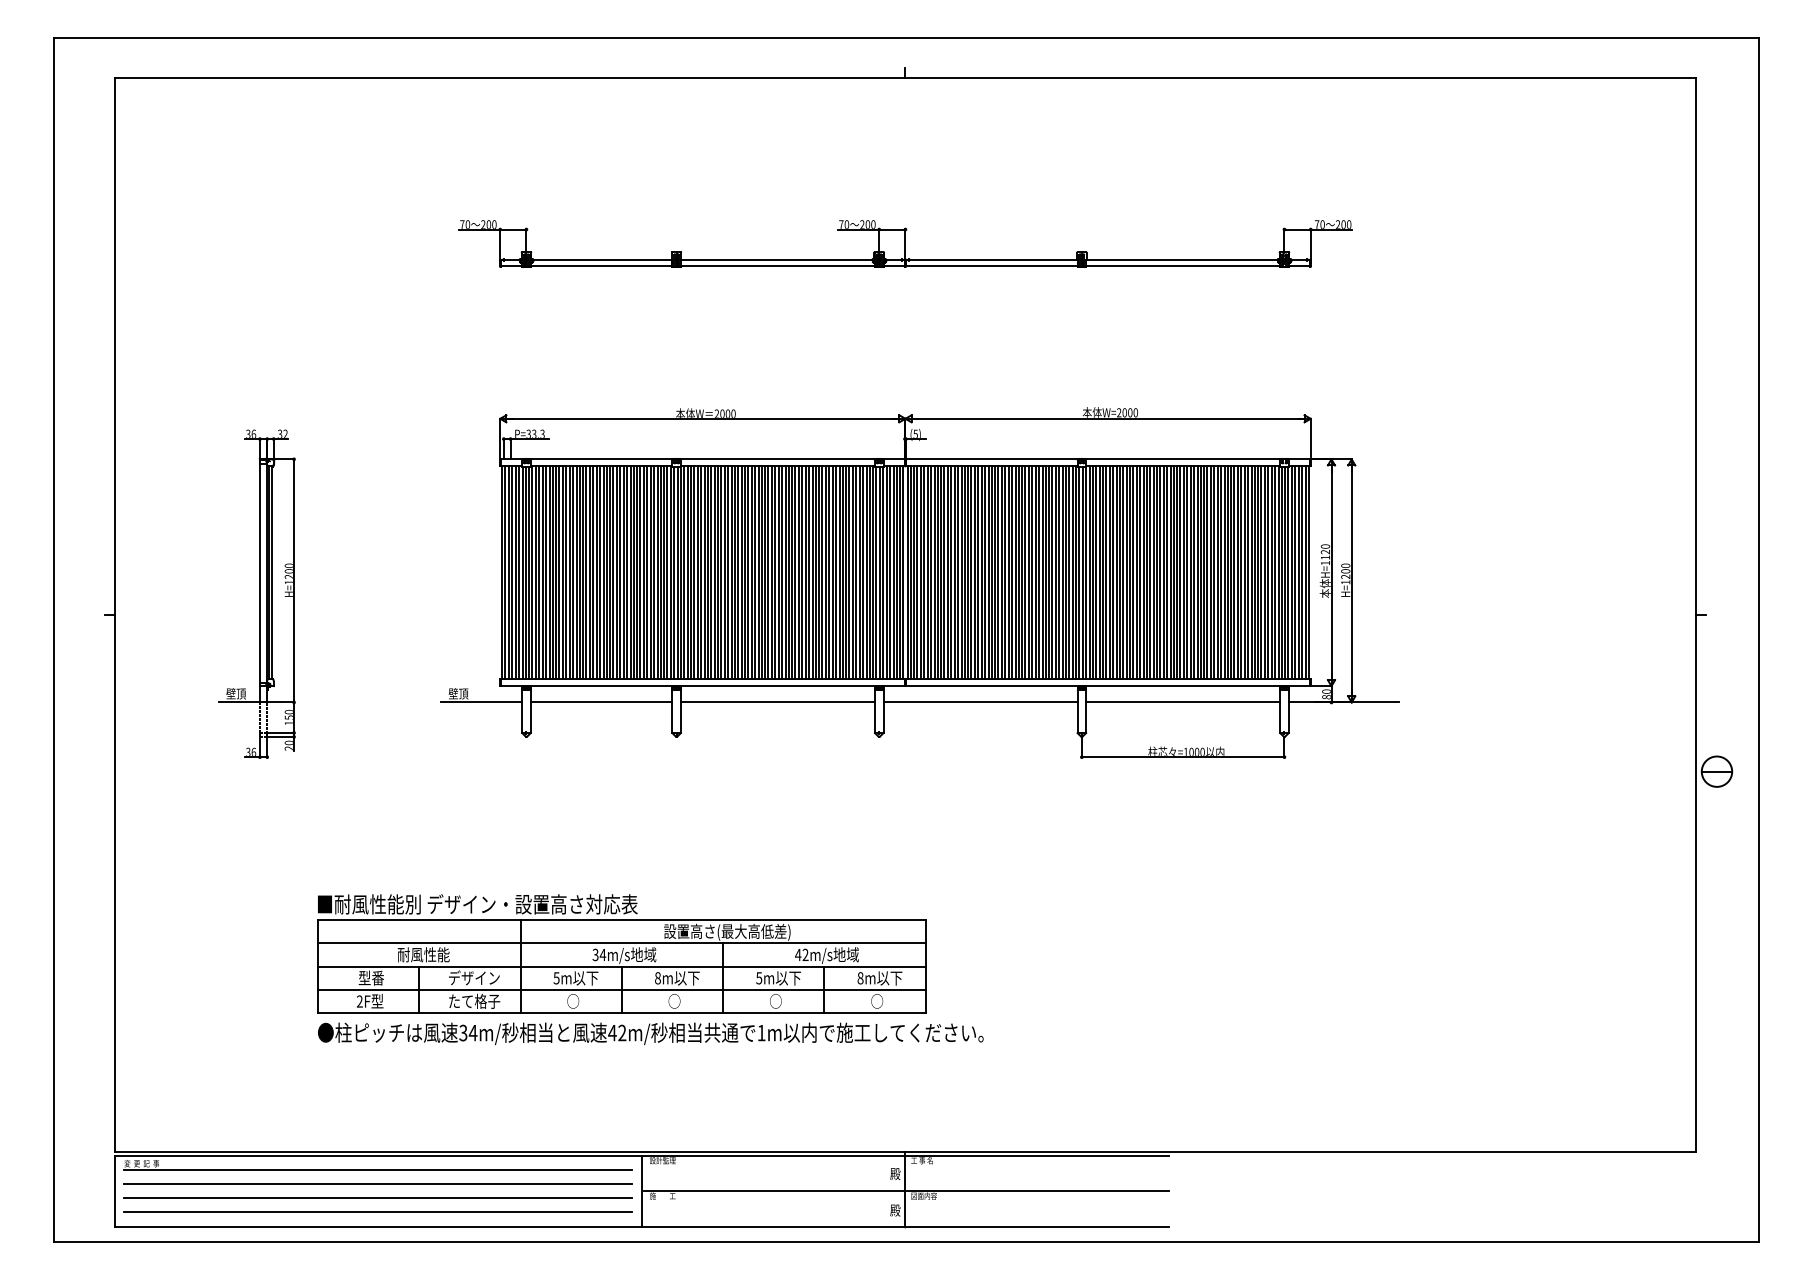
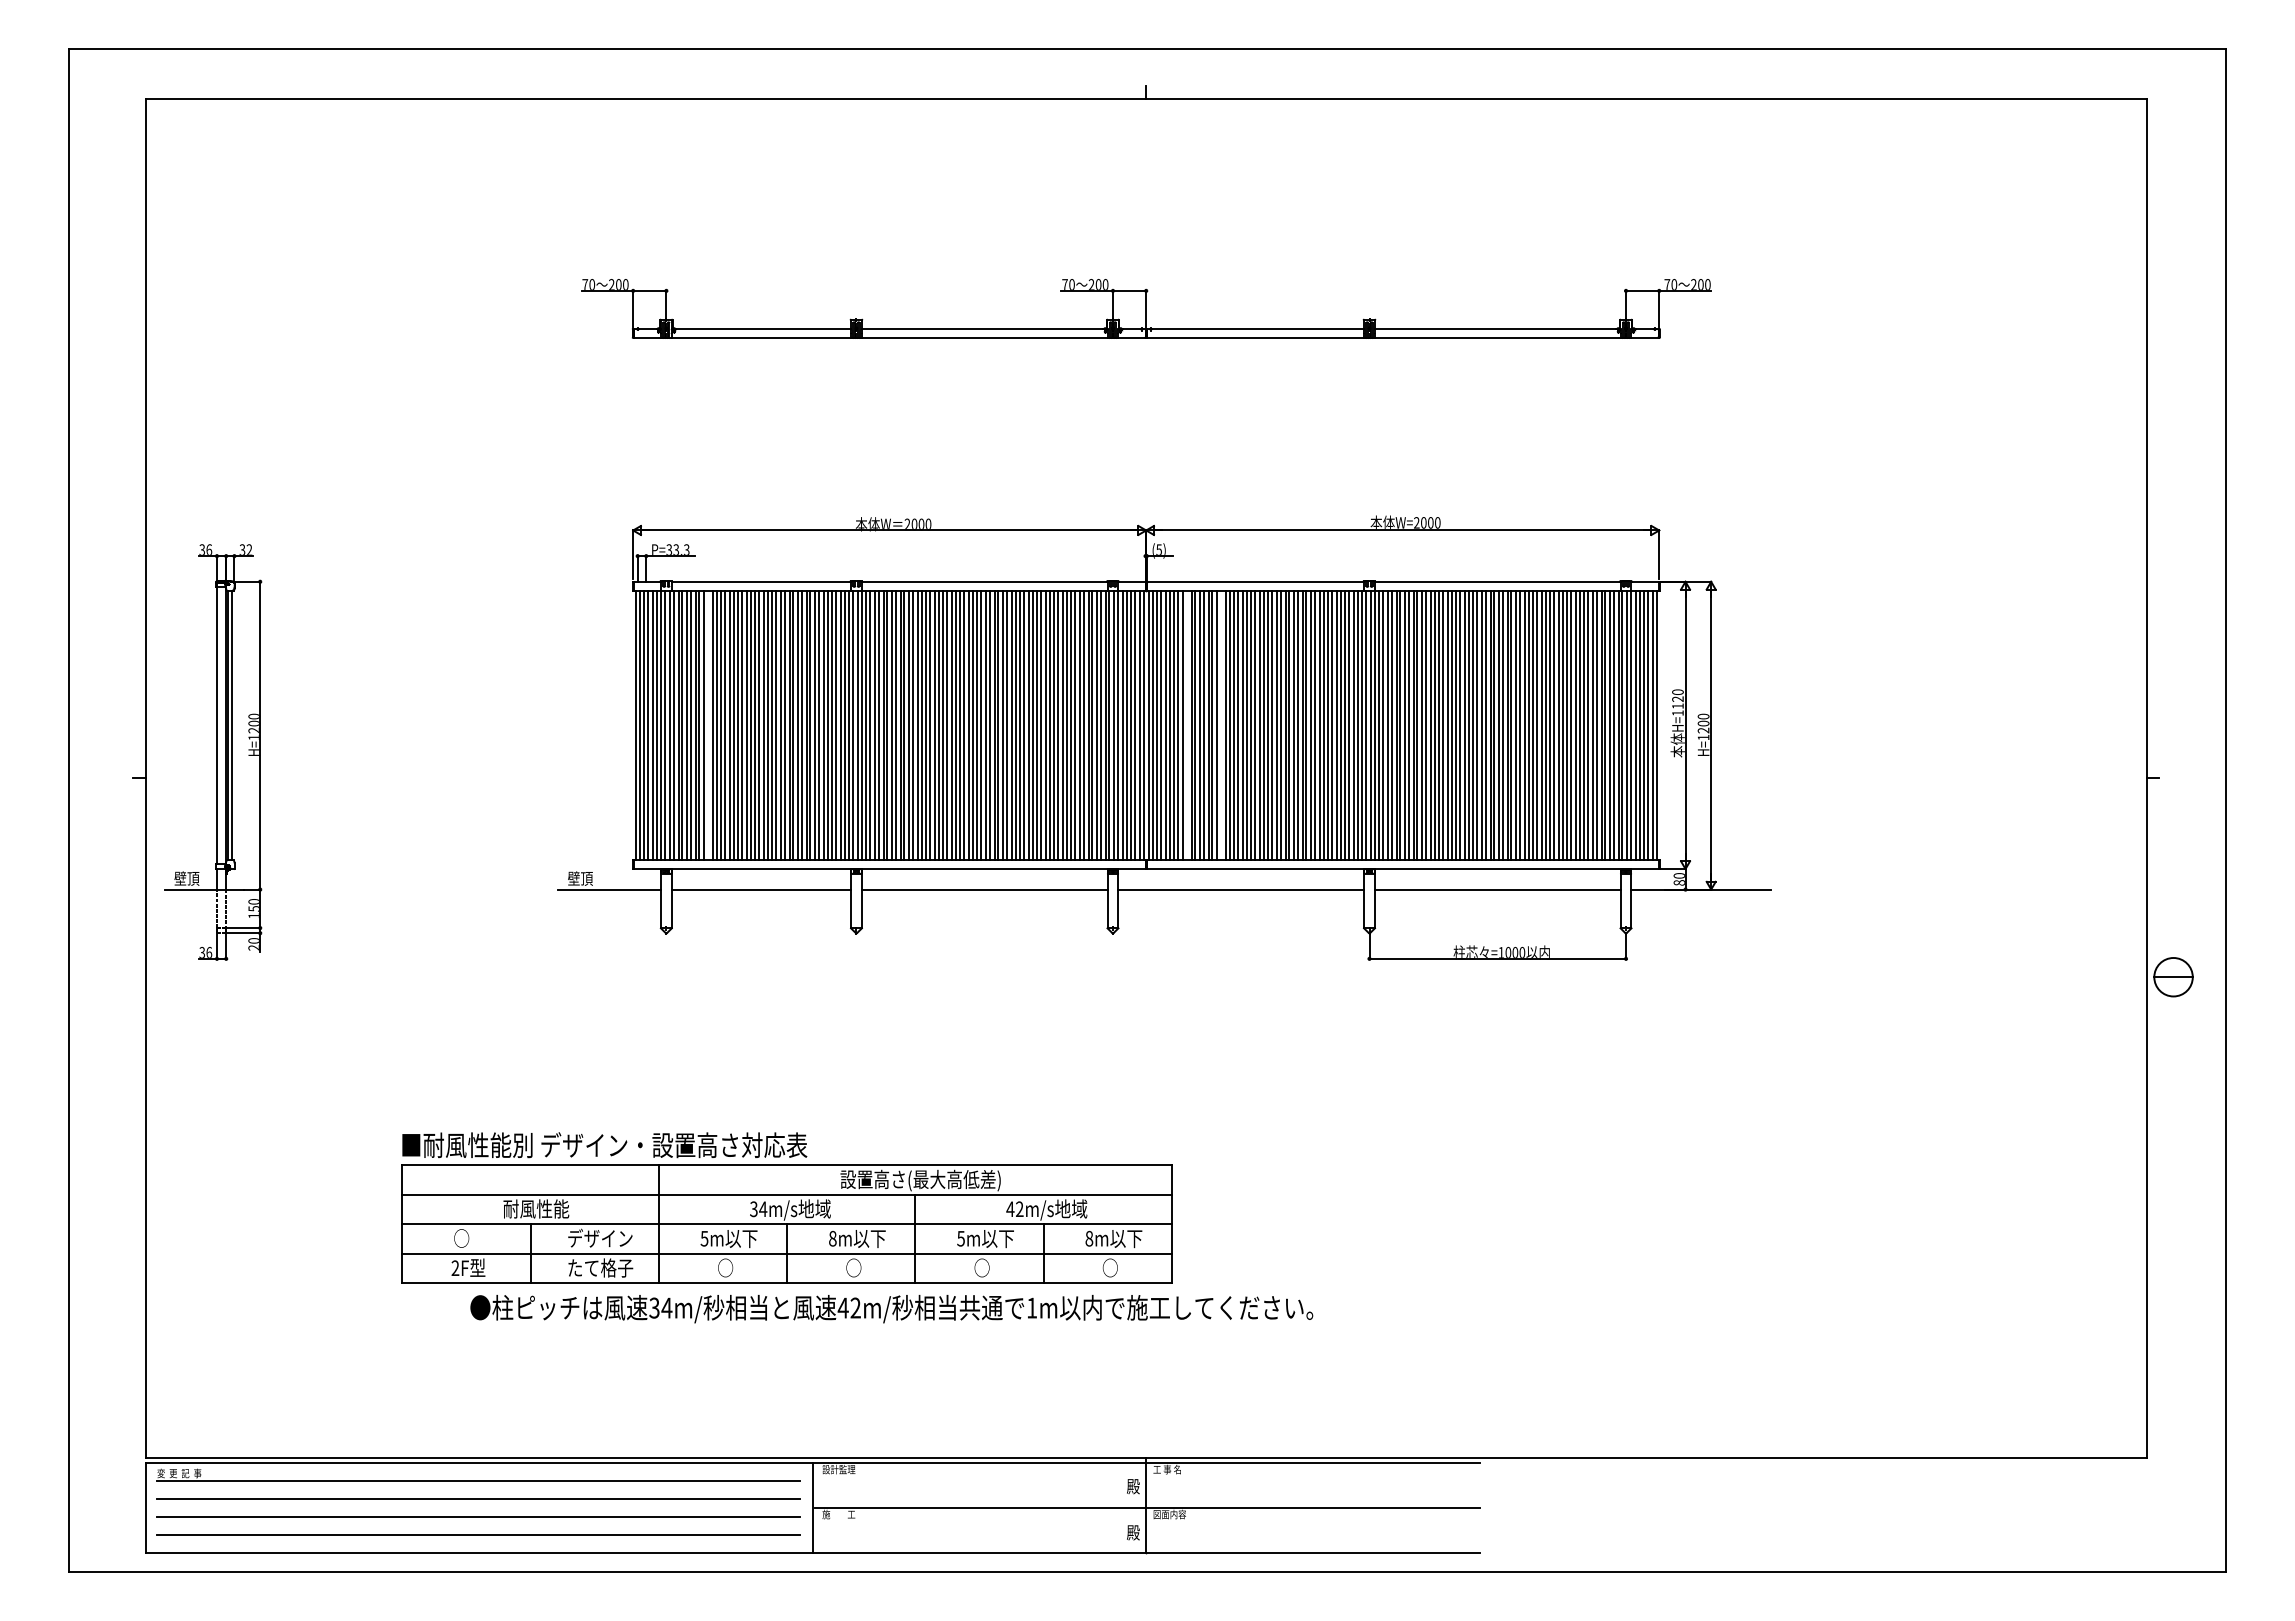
line: (558, 572) -> (707, 725), removed
line: (937, 572) -> (1186, 725), removed
line: (964, 572) -> (1221, 725), removed
part: (257, 594) -> (213, 752), moved
text: (370, 978) -> (469, 1238), 型番 -> ○
text: (650, 1034) -> (891, 1309), moved

